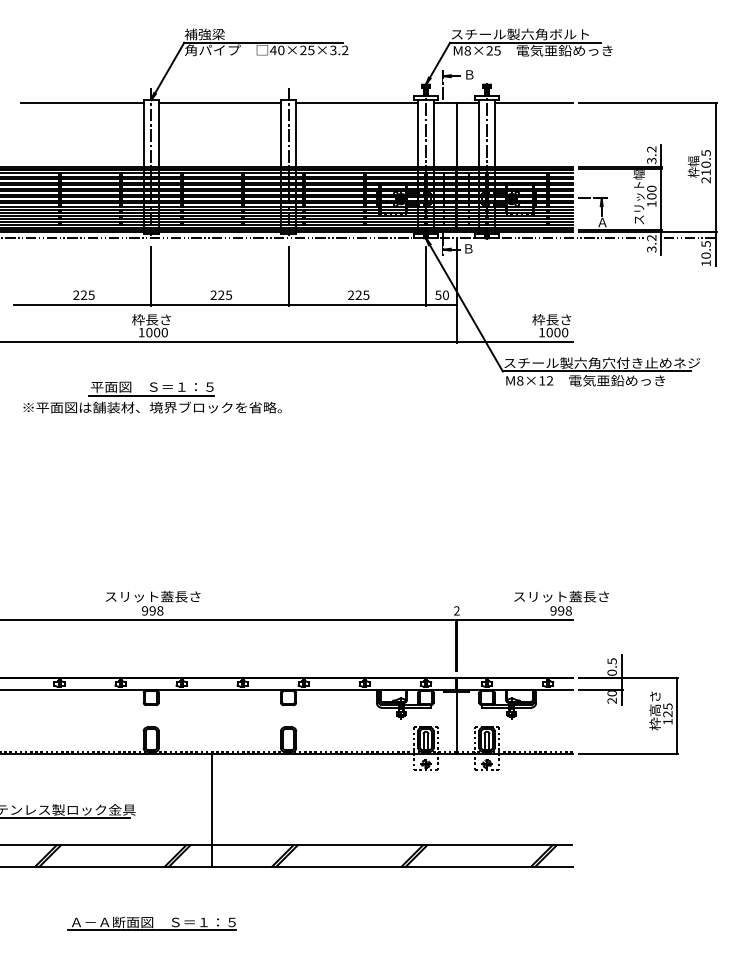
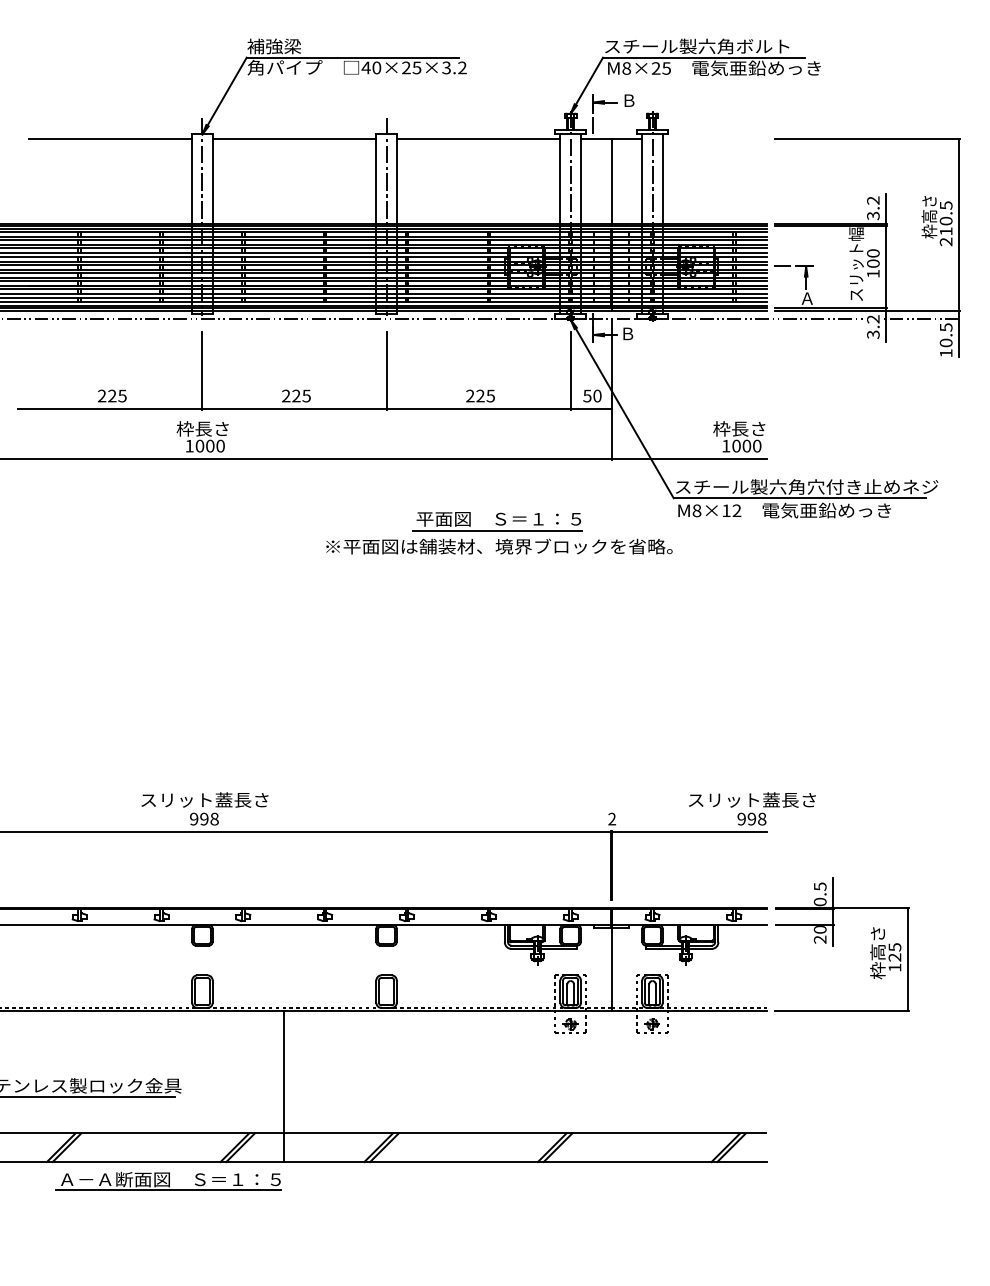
line: (533, 103) -> (714, 138), removed
text: (693, 156) -> (929, 209), 枠幅 -> 枠高さ
part: (152, 397) -> (499, 533), moved
part: (152, 923) -> (168, 1180), moved

